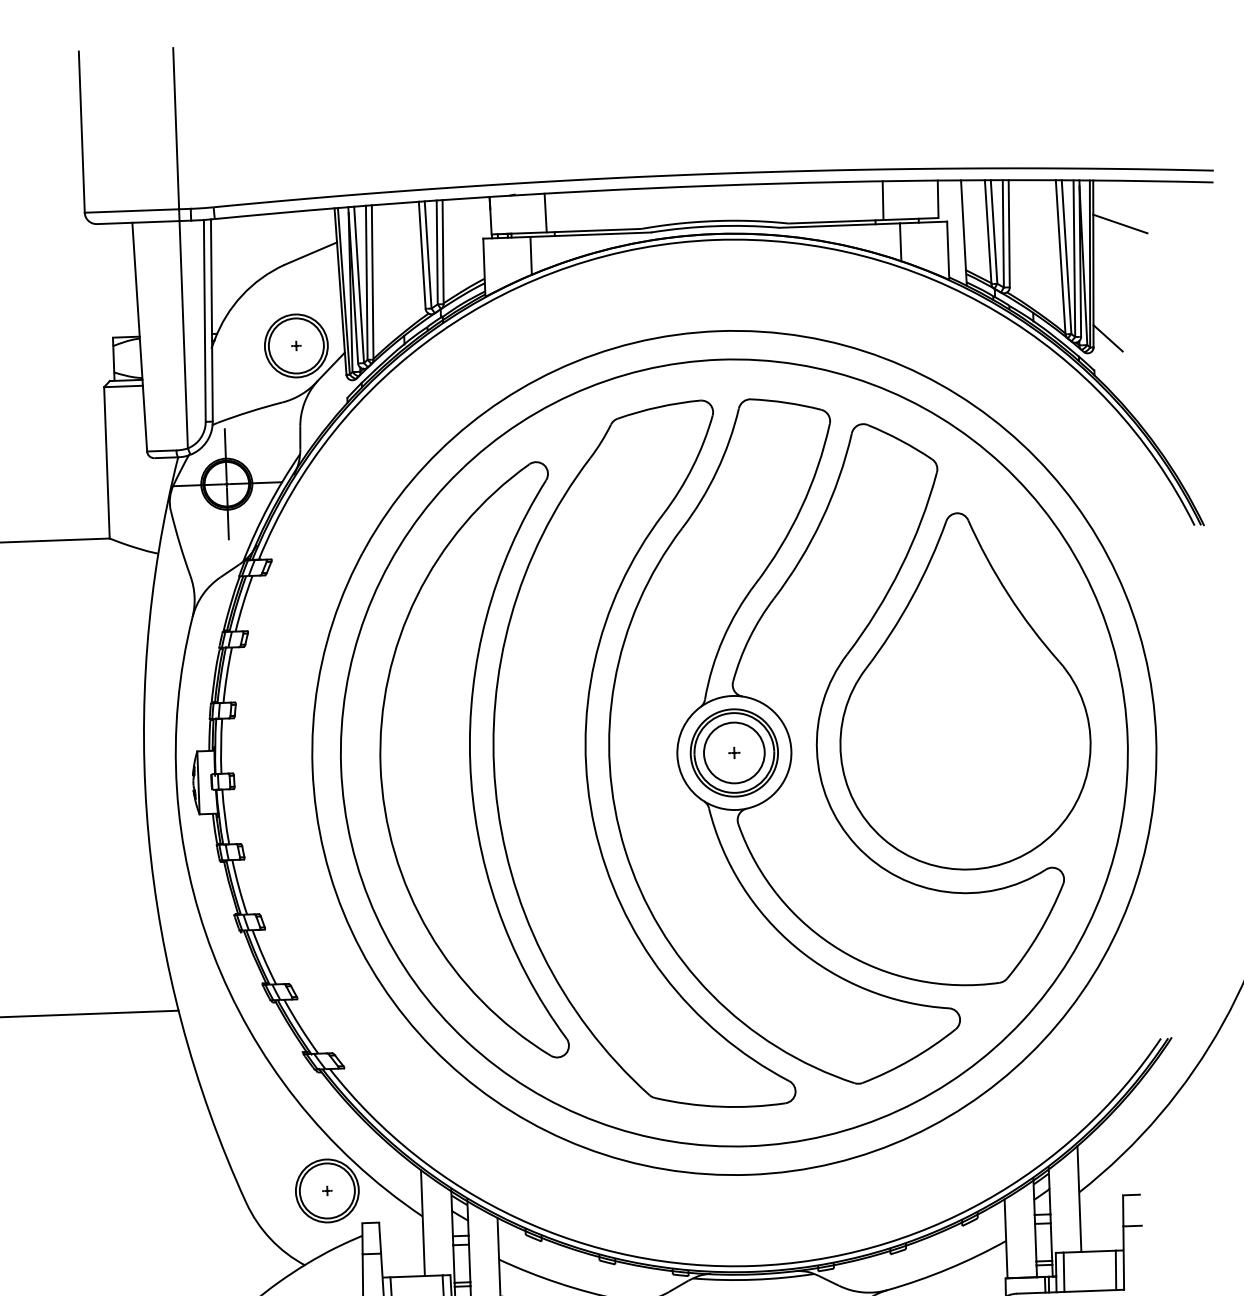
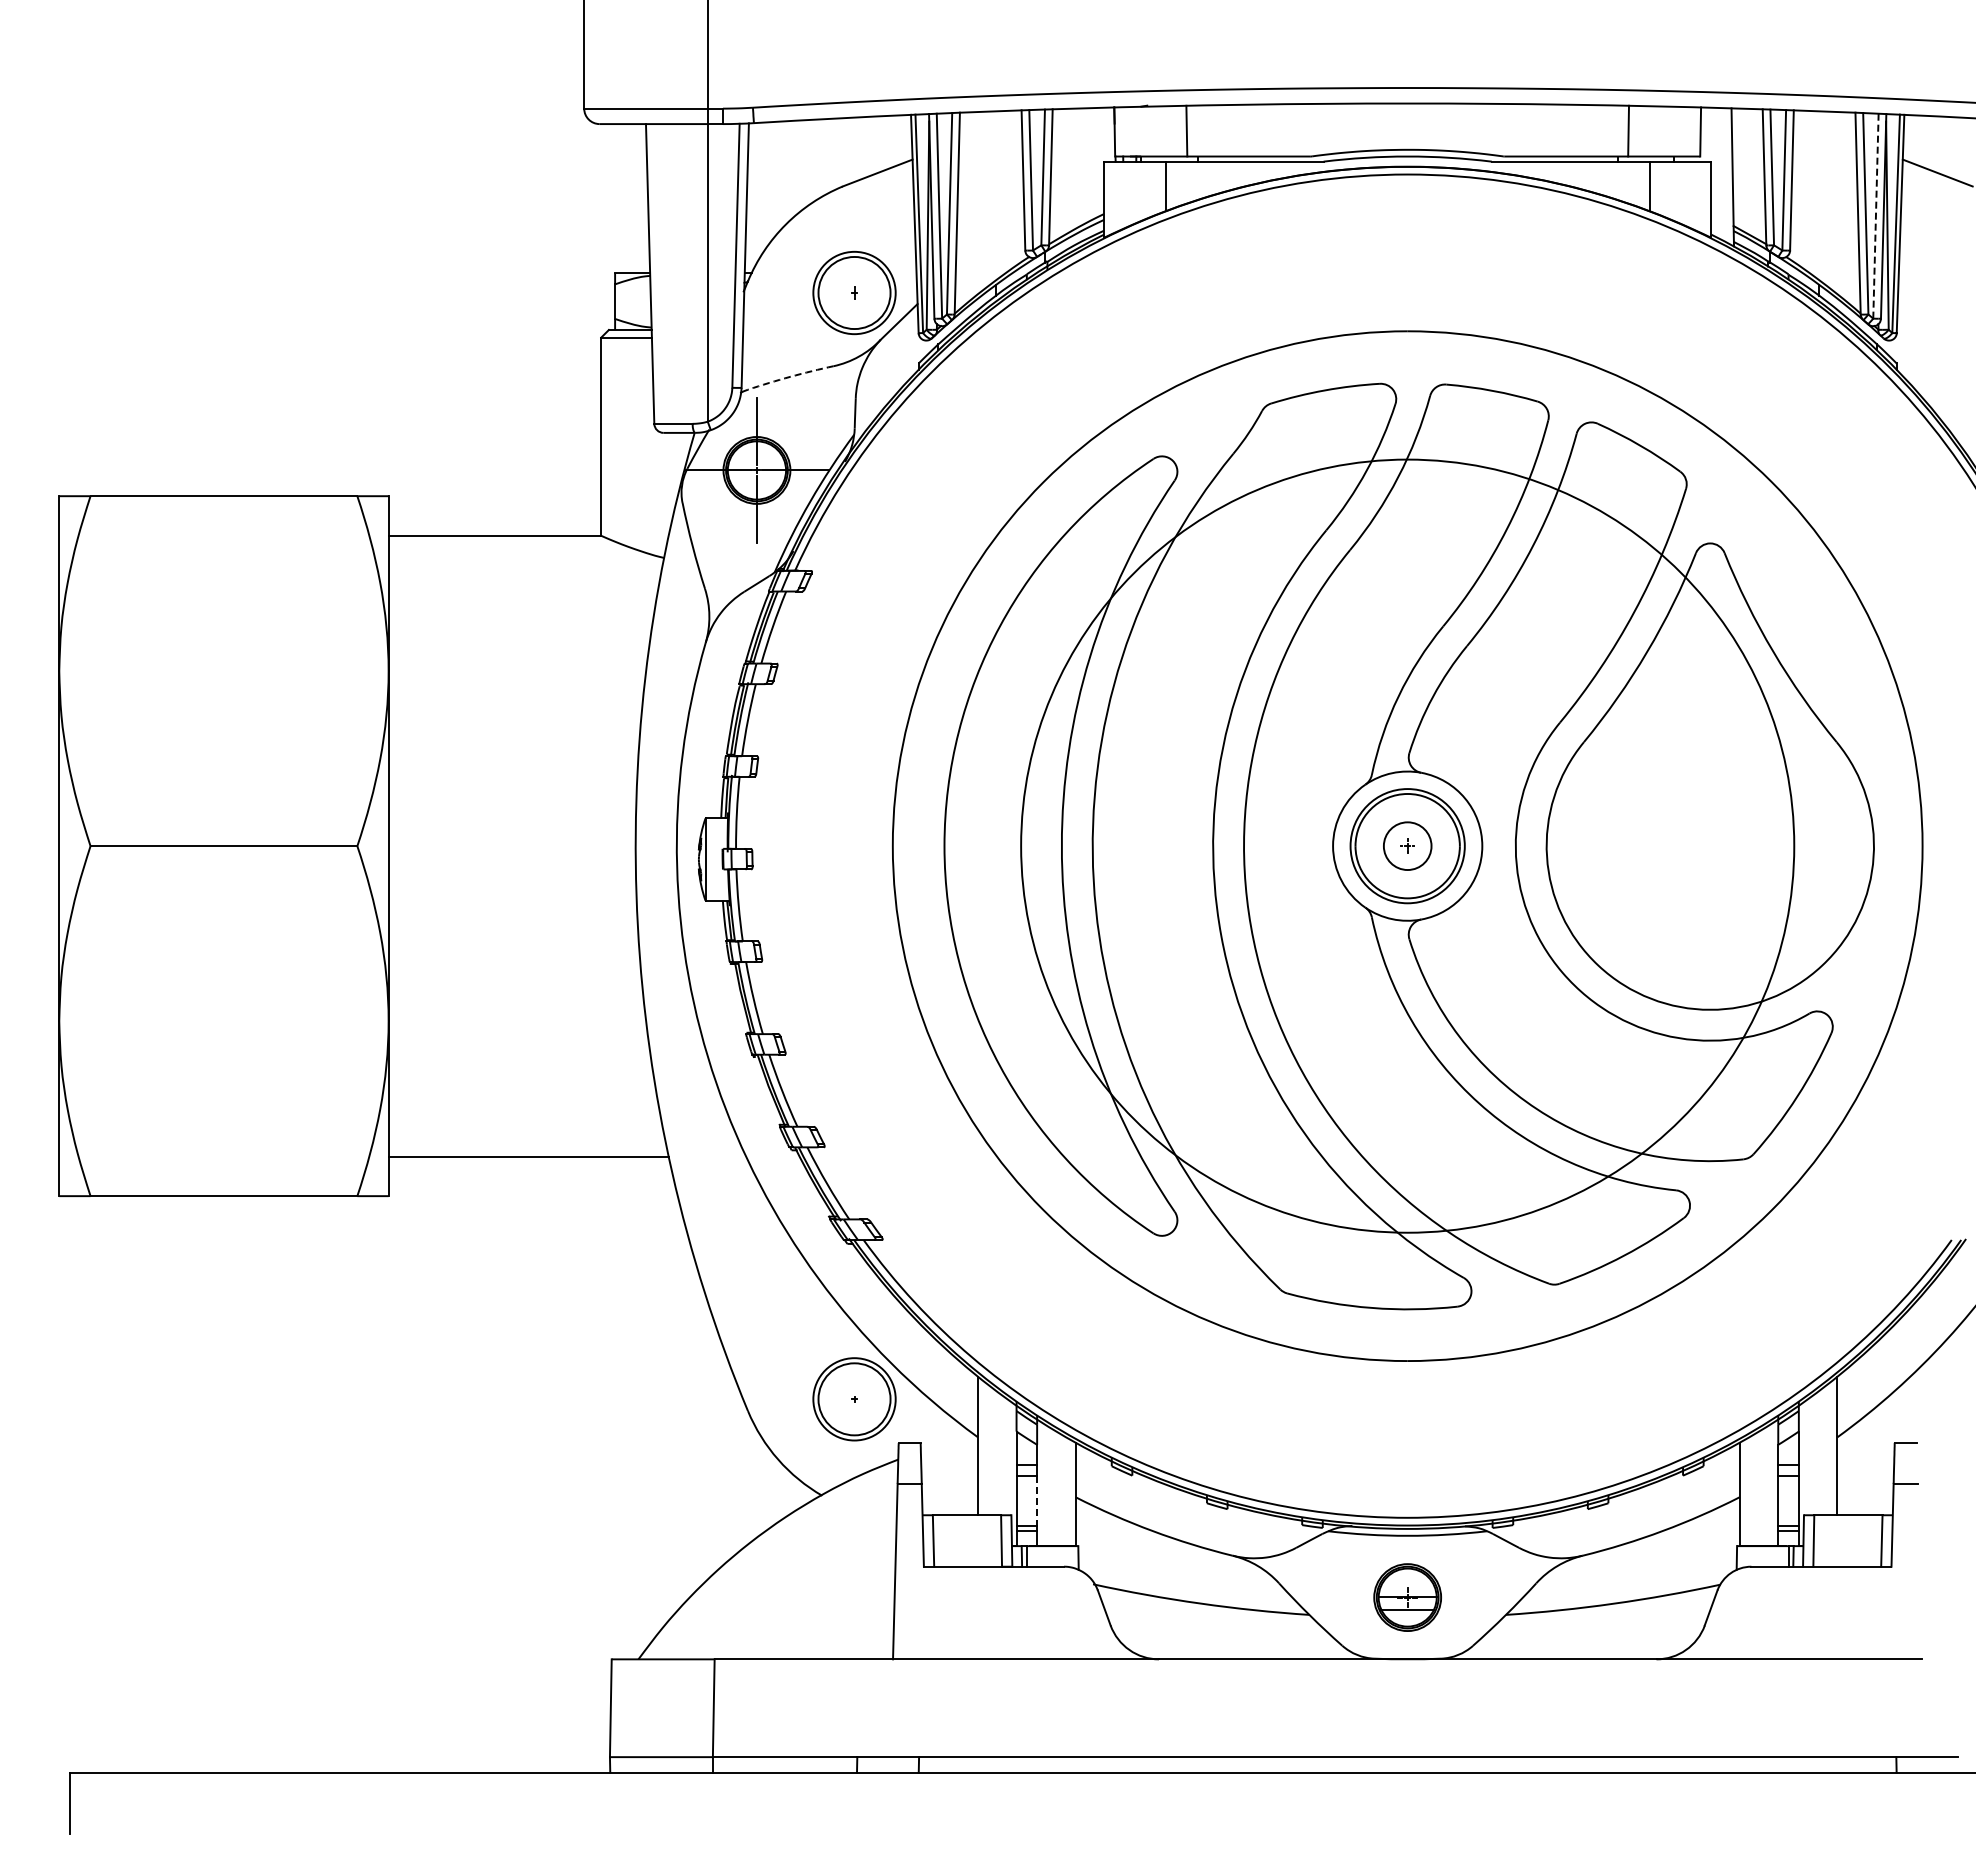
line: (1074, 258) -> (1875, 216), solid -> dashed
line: (1107, 338) -> (1915, 321), removed
arc: (249, 411) -> (790, 376), solid -> dashed
circle: (734, 752) -> (1407, 845), size x0.6
circle: (734, 752) -> (1407, 845), size x0.7
line: (469, 1263) -> (1037, 1500), solid -> dashed

